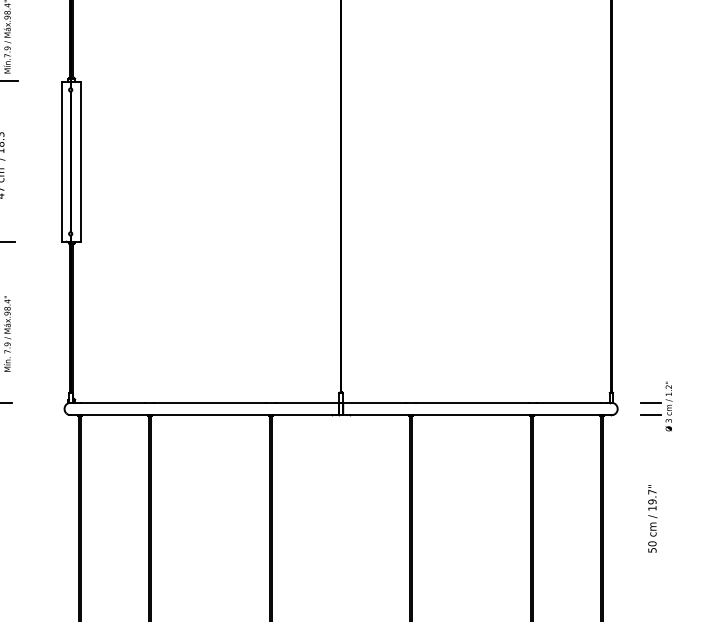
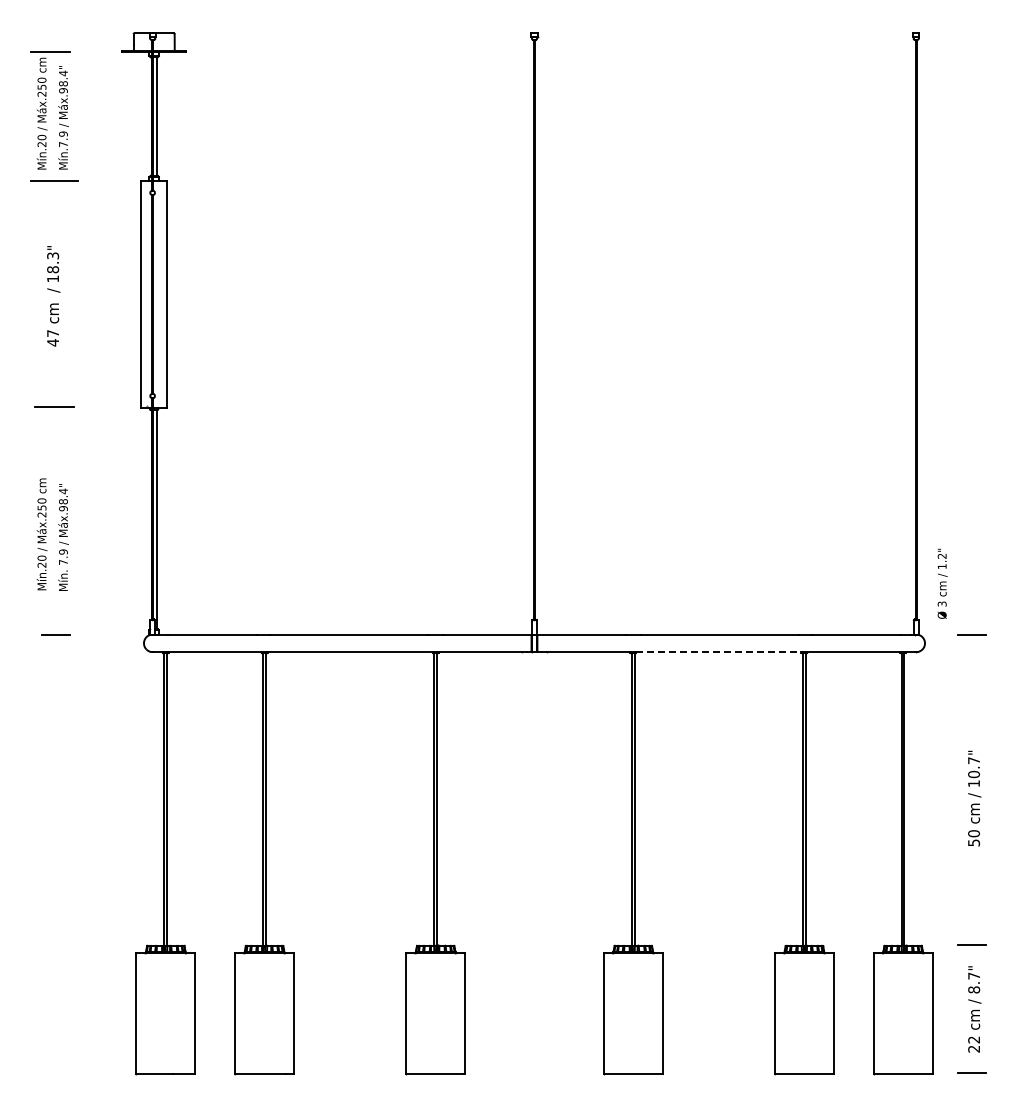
text: (669, 406) -> (942, 583), moved
line: (472, 415) -> (719, 652), solid -> dashed
line: (651, 415) -> (972, 652), removed
text: (652, 501) -> (974, 774), 19.7" -> 10.7"

